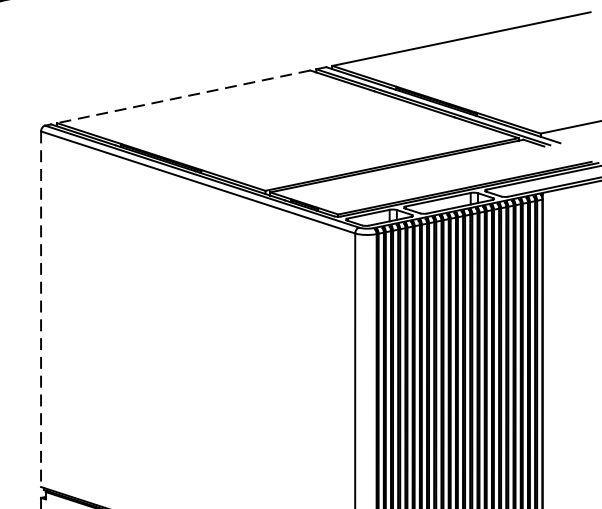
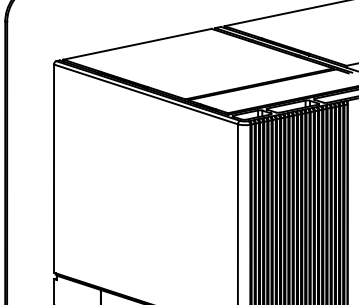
line: (183, 97) -> (137, 44), dashed -> solid
line: (41, 310) -> (54, 169), dashed -> solid

